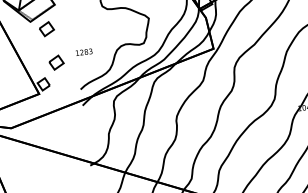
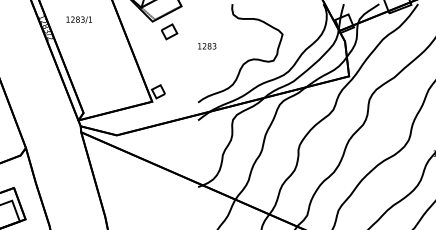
text: (84, 52) -> (207, 46), moved
part: (56, 62) -> (175, 69), removed

